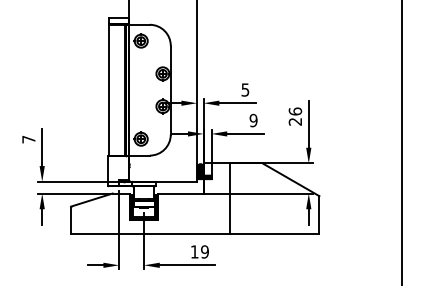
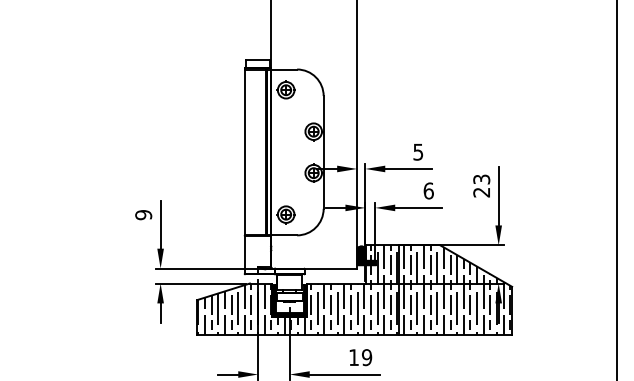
text: (295, 111) -> (481, 179), 26 -> 23
text: (253, 120) -> (428, 190), 9 -> 6
text: (28, 139) -> (143, 215), 7 -> 9
hatch: (195, 198) -> (354, 289), added

